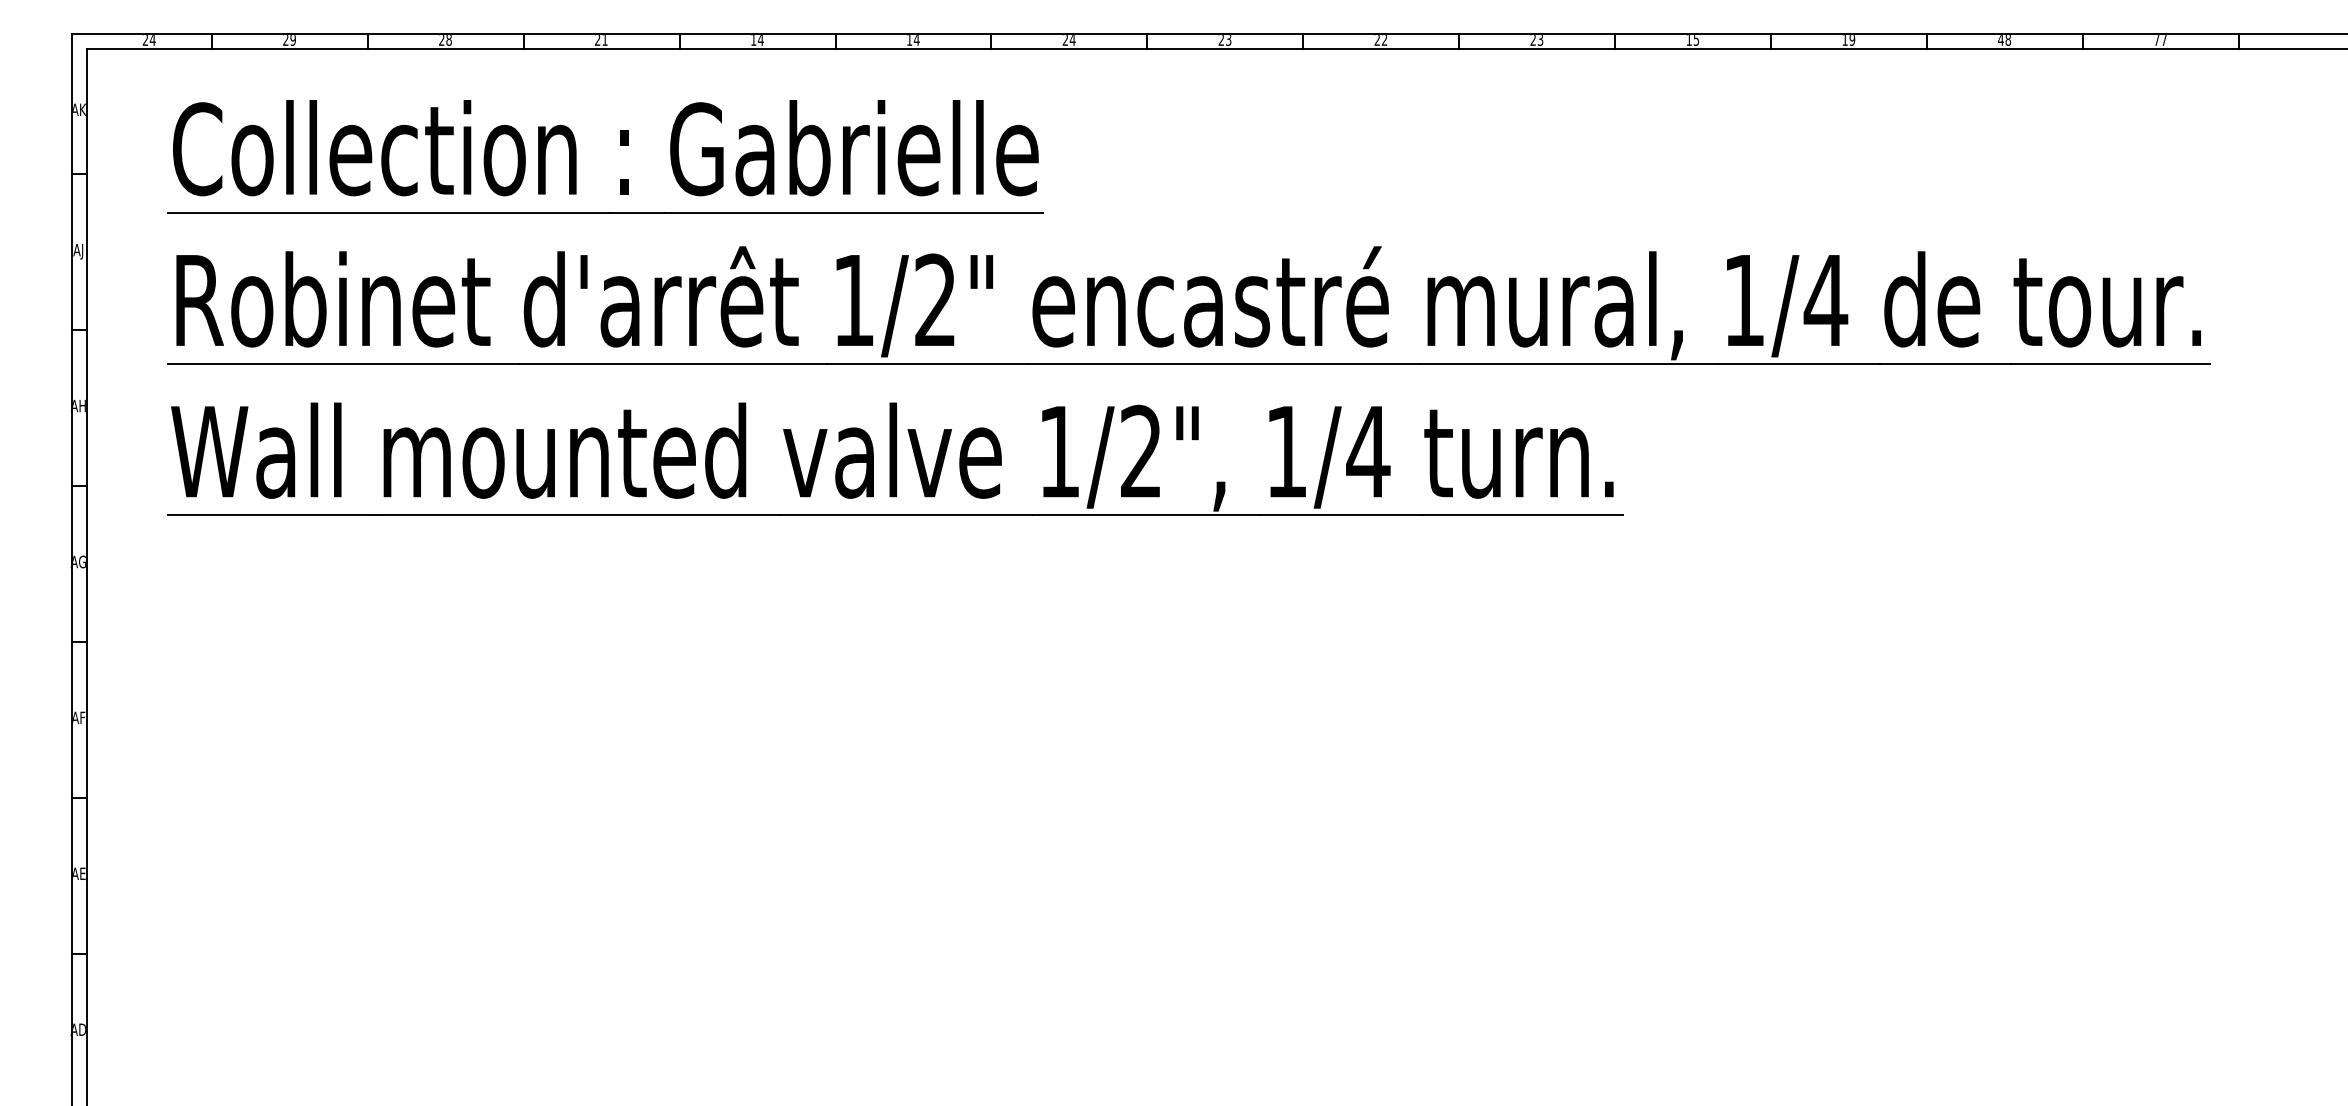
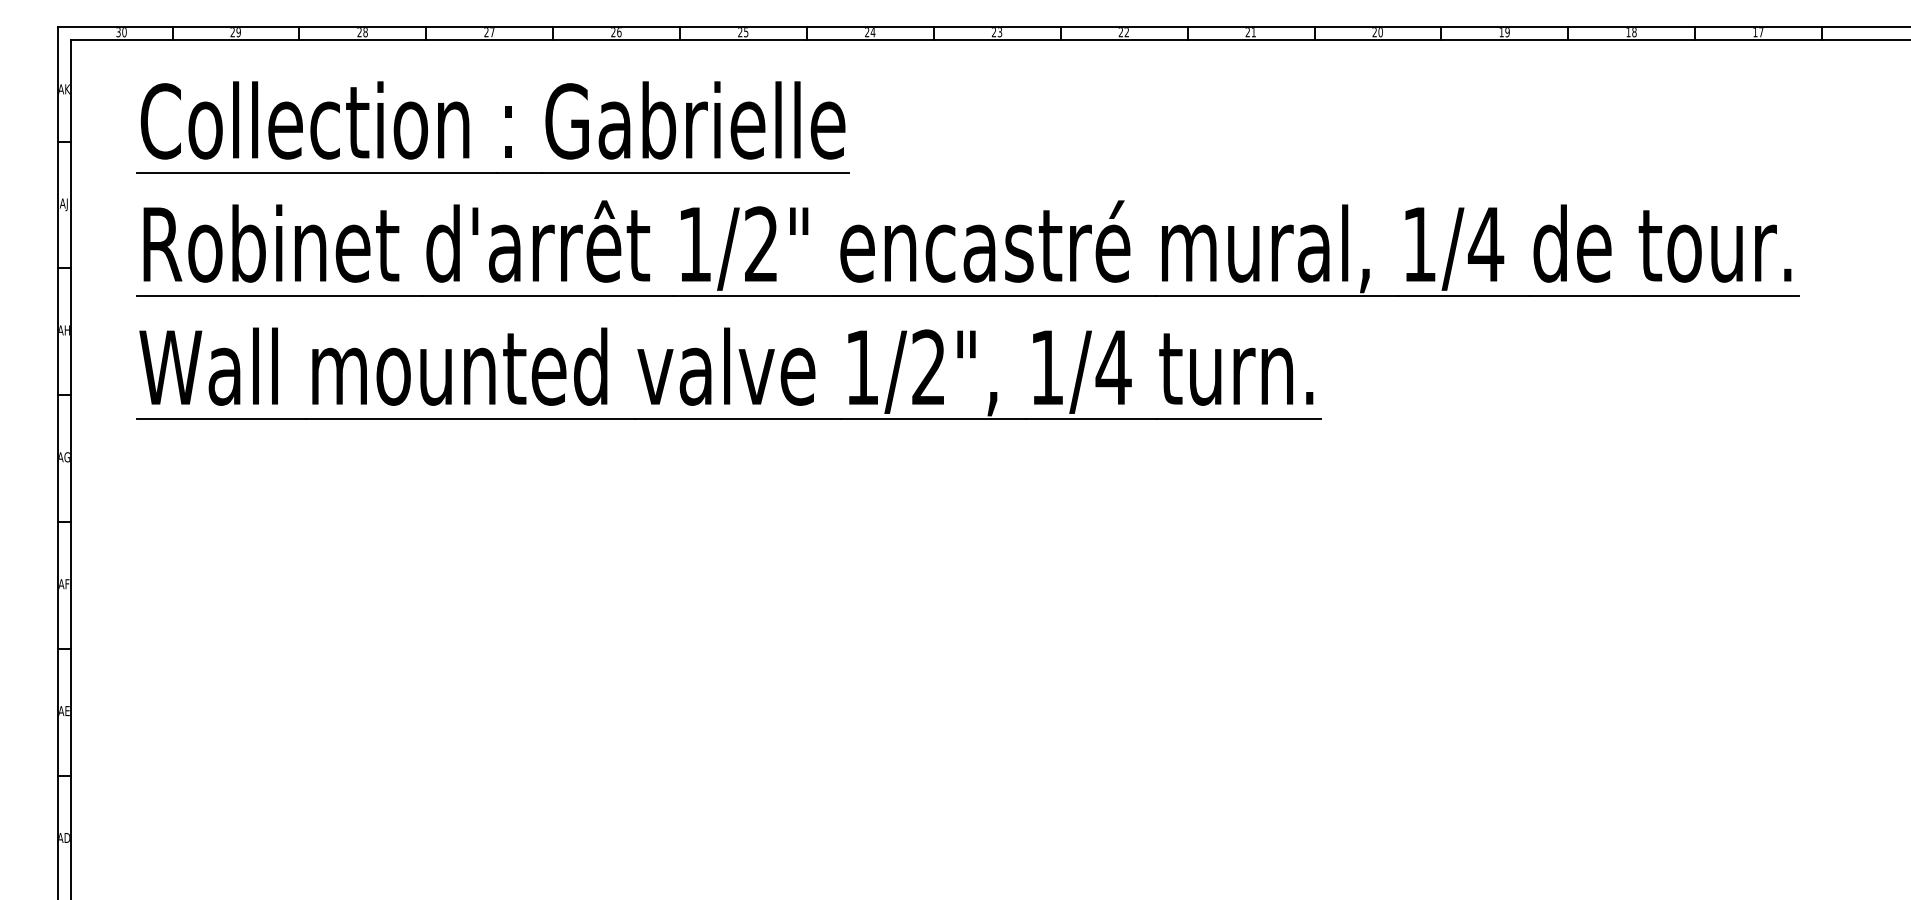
text: (148, 40) -> (120, 32), 24 -> 30
text: (604, 40) -> (492, 32), 21 -> 27
text: (757, 40) -> (616, 32), 14 -> 26
text: (912, 40) -> (742, 32), 14 -> 25
text: (1540, 40) -> (1253, 32), 23 -> 21
text: (1692, 40) -> (1377, 32), 15 -> 20
text: (2000, 40) -> (1628, 32), 48 -> 18
text: (2156, 40) -> (1755, 32), 77 -> 17

